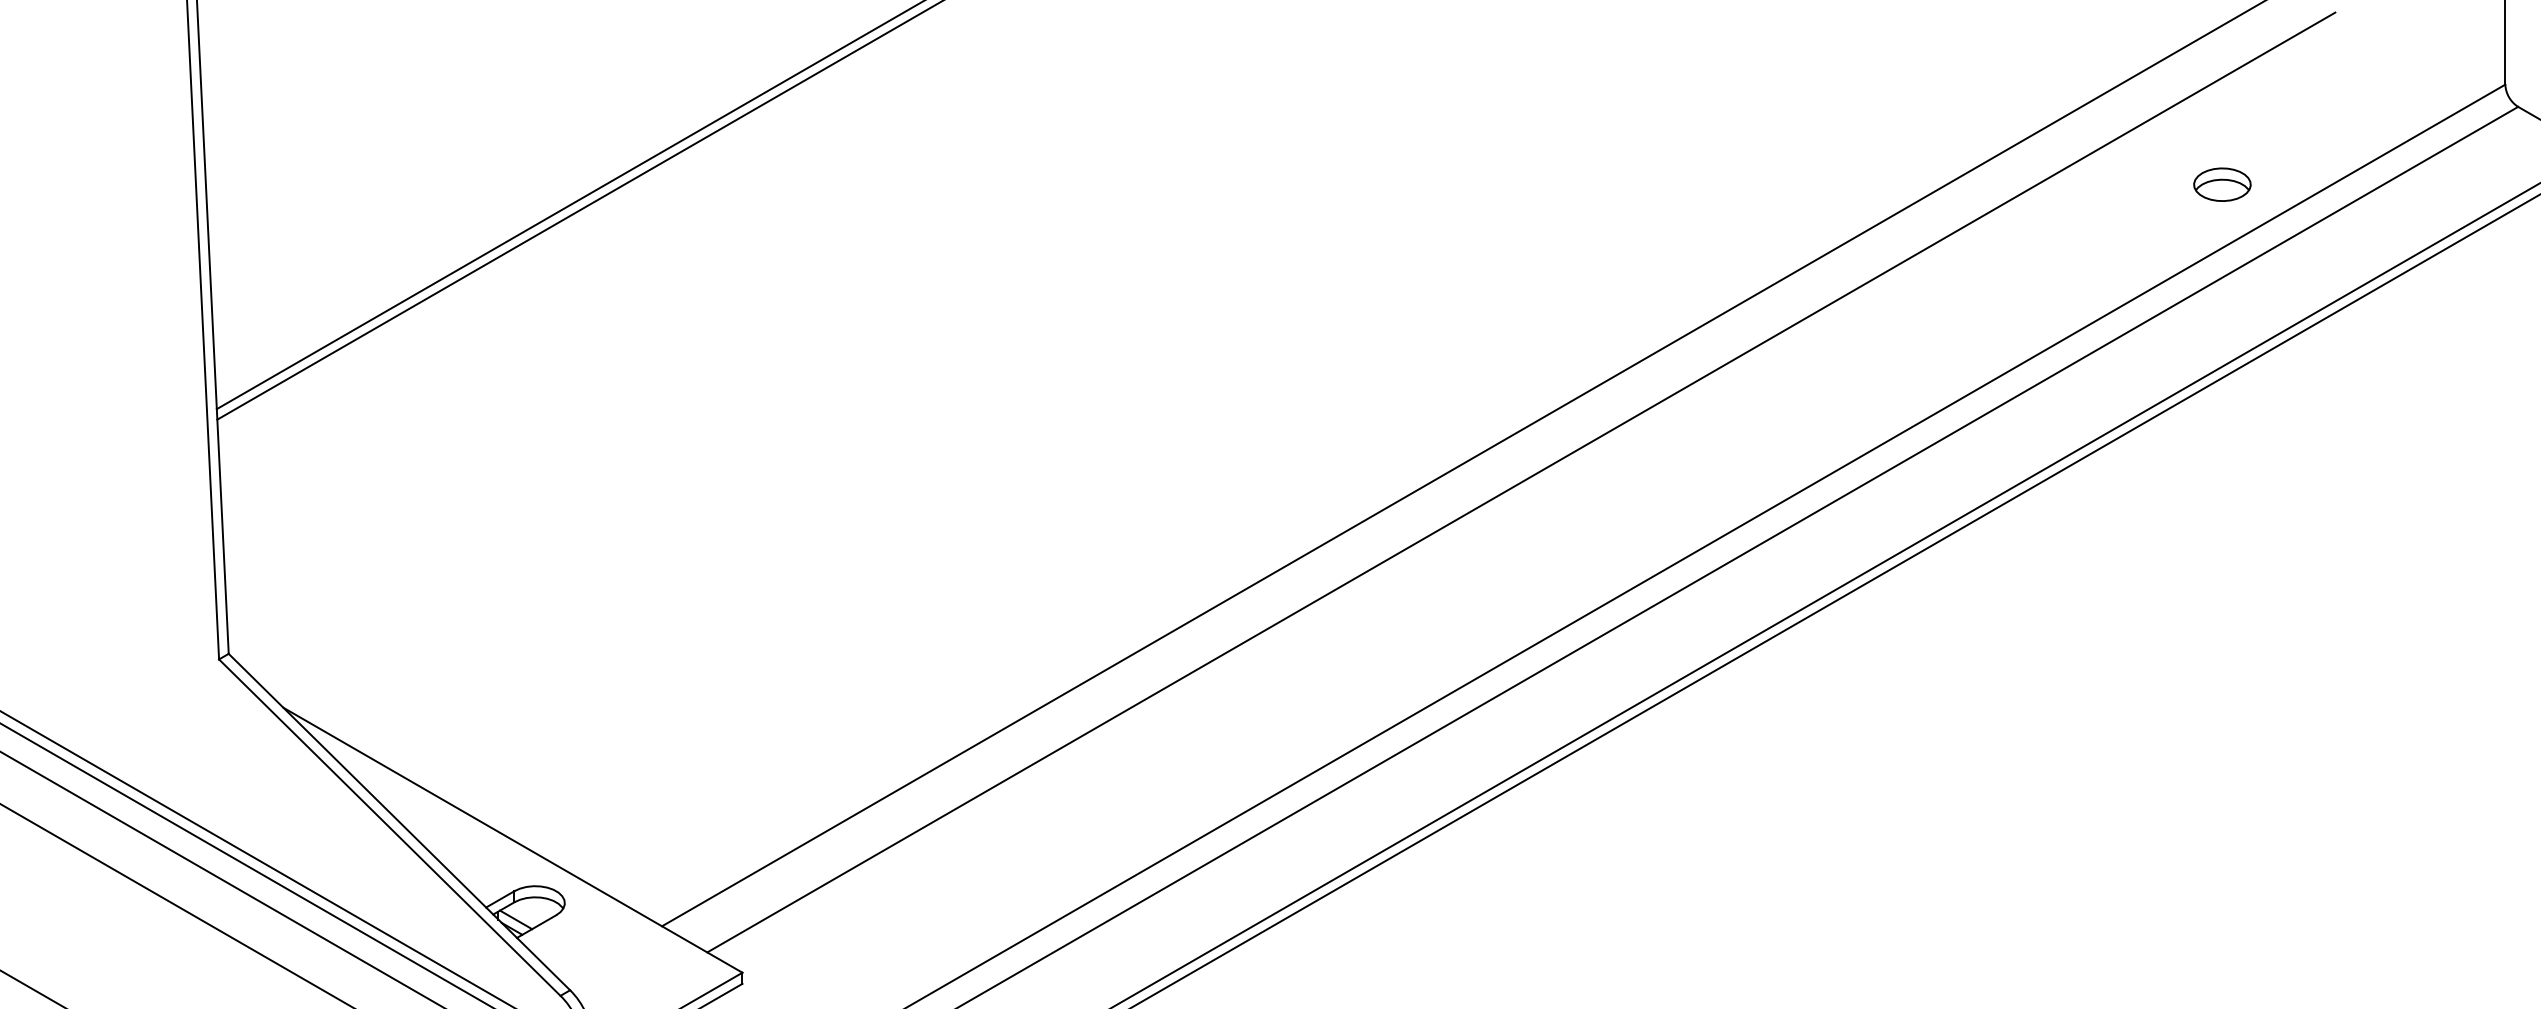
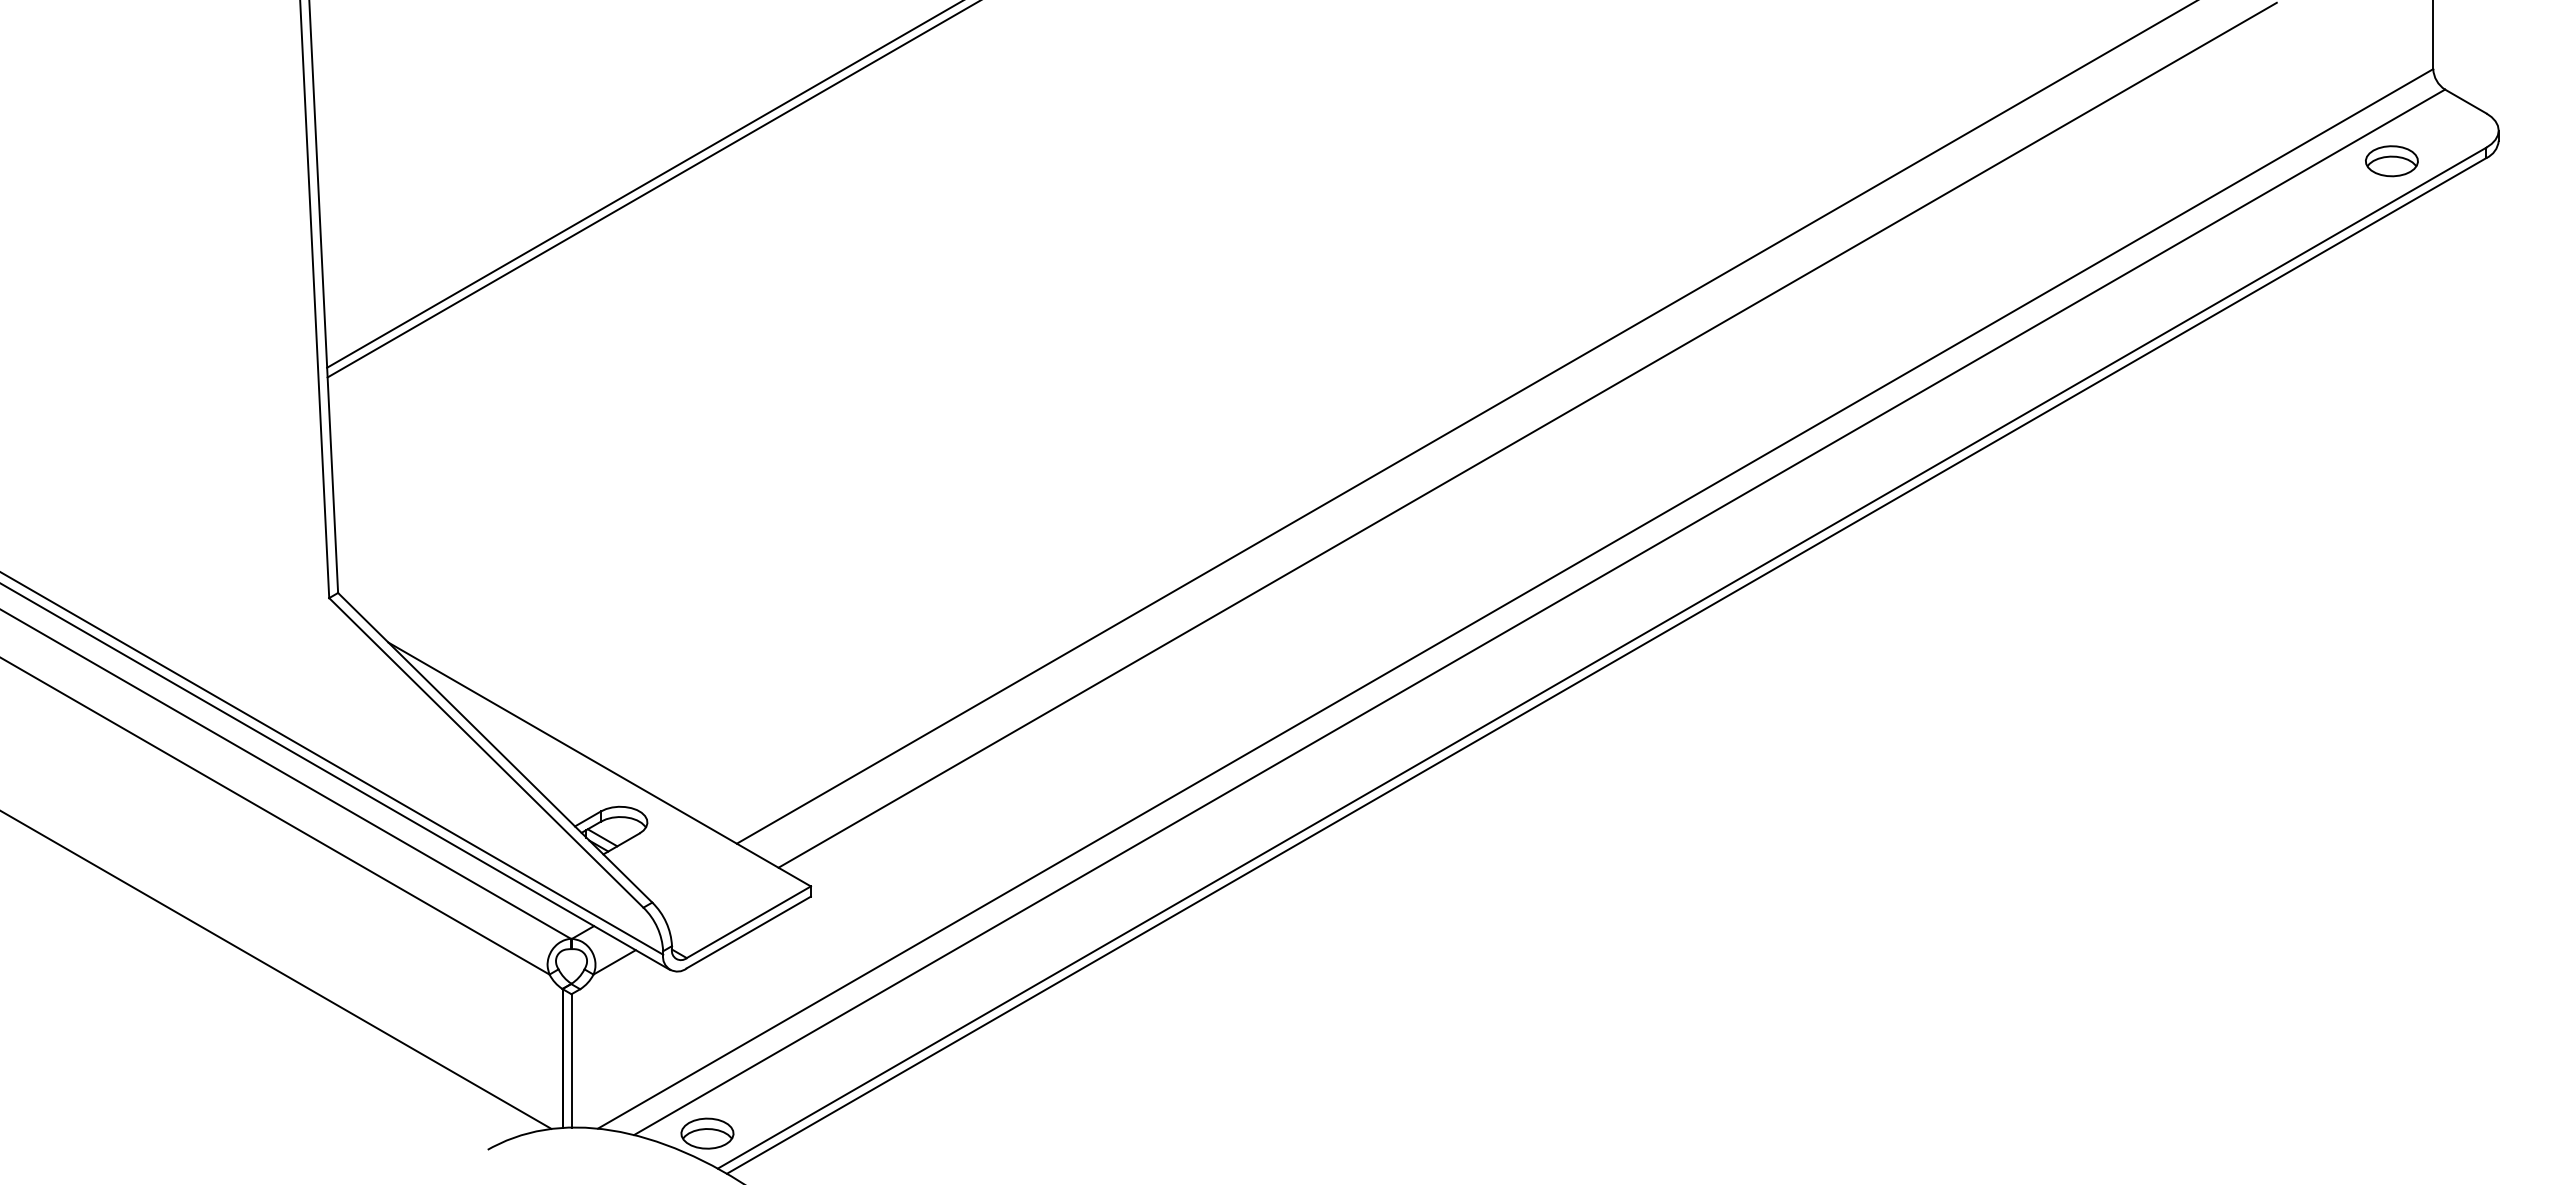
part: (2221, 185) -> (2391, 161), moved

